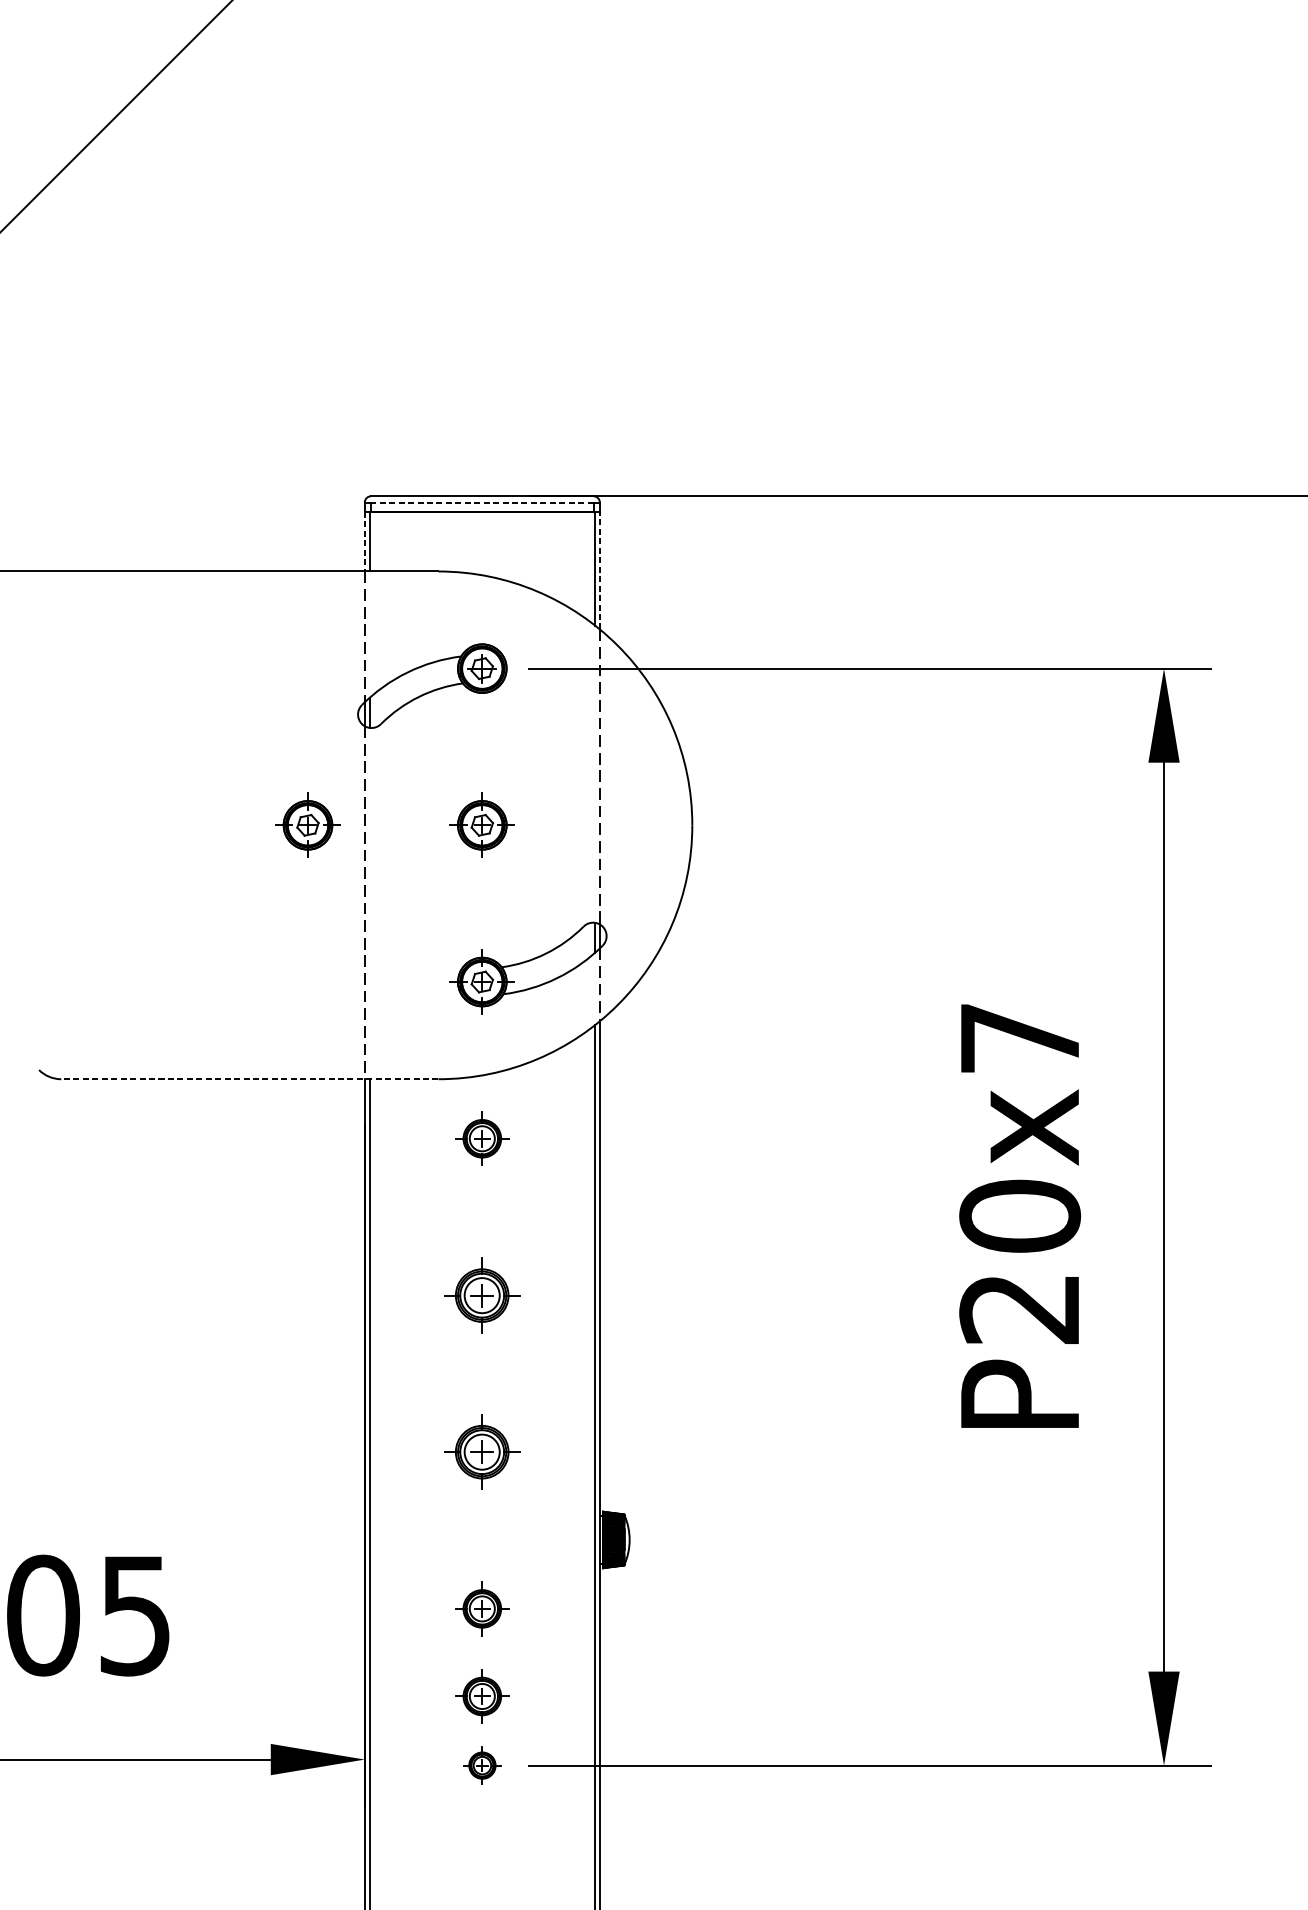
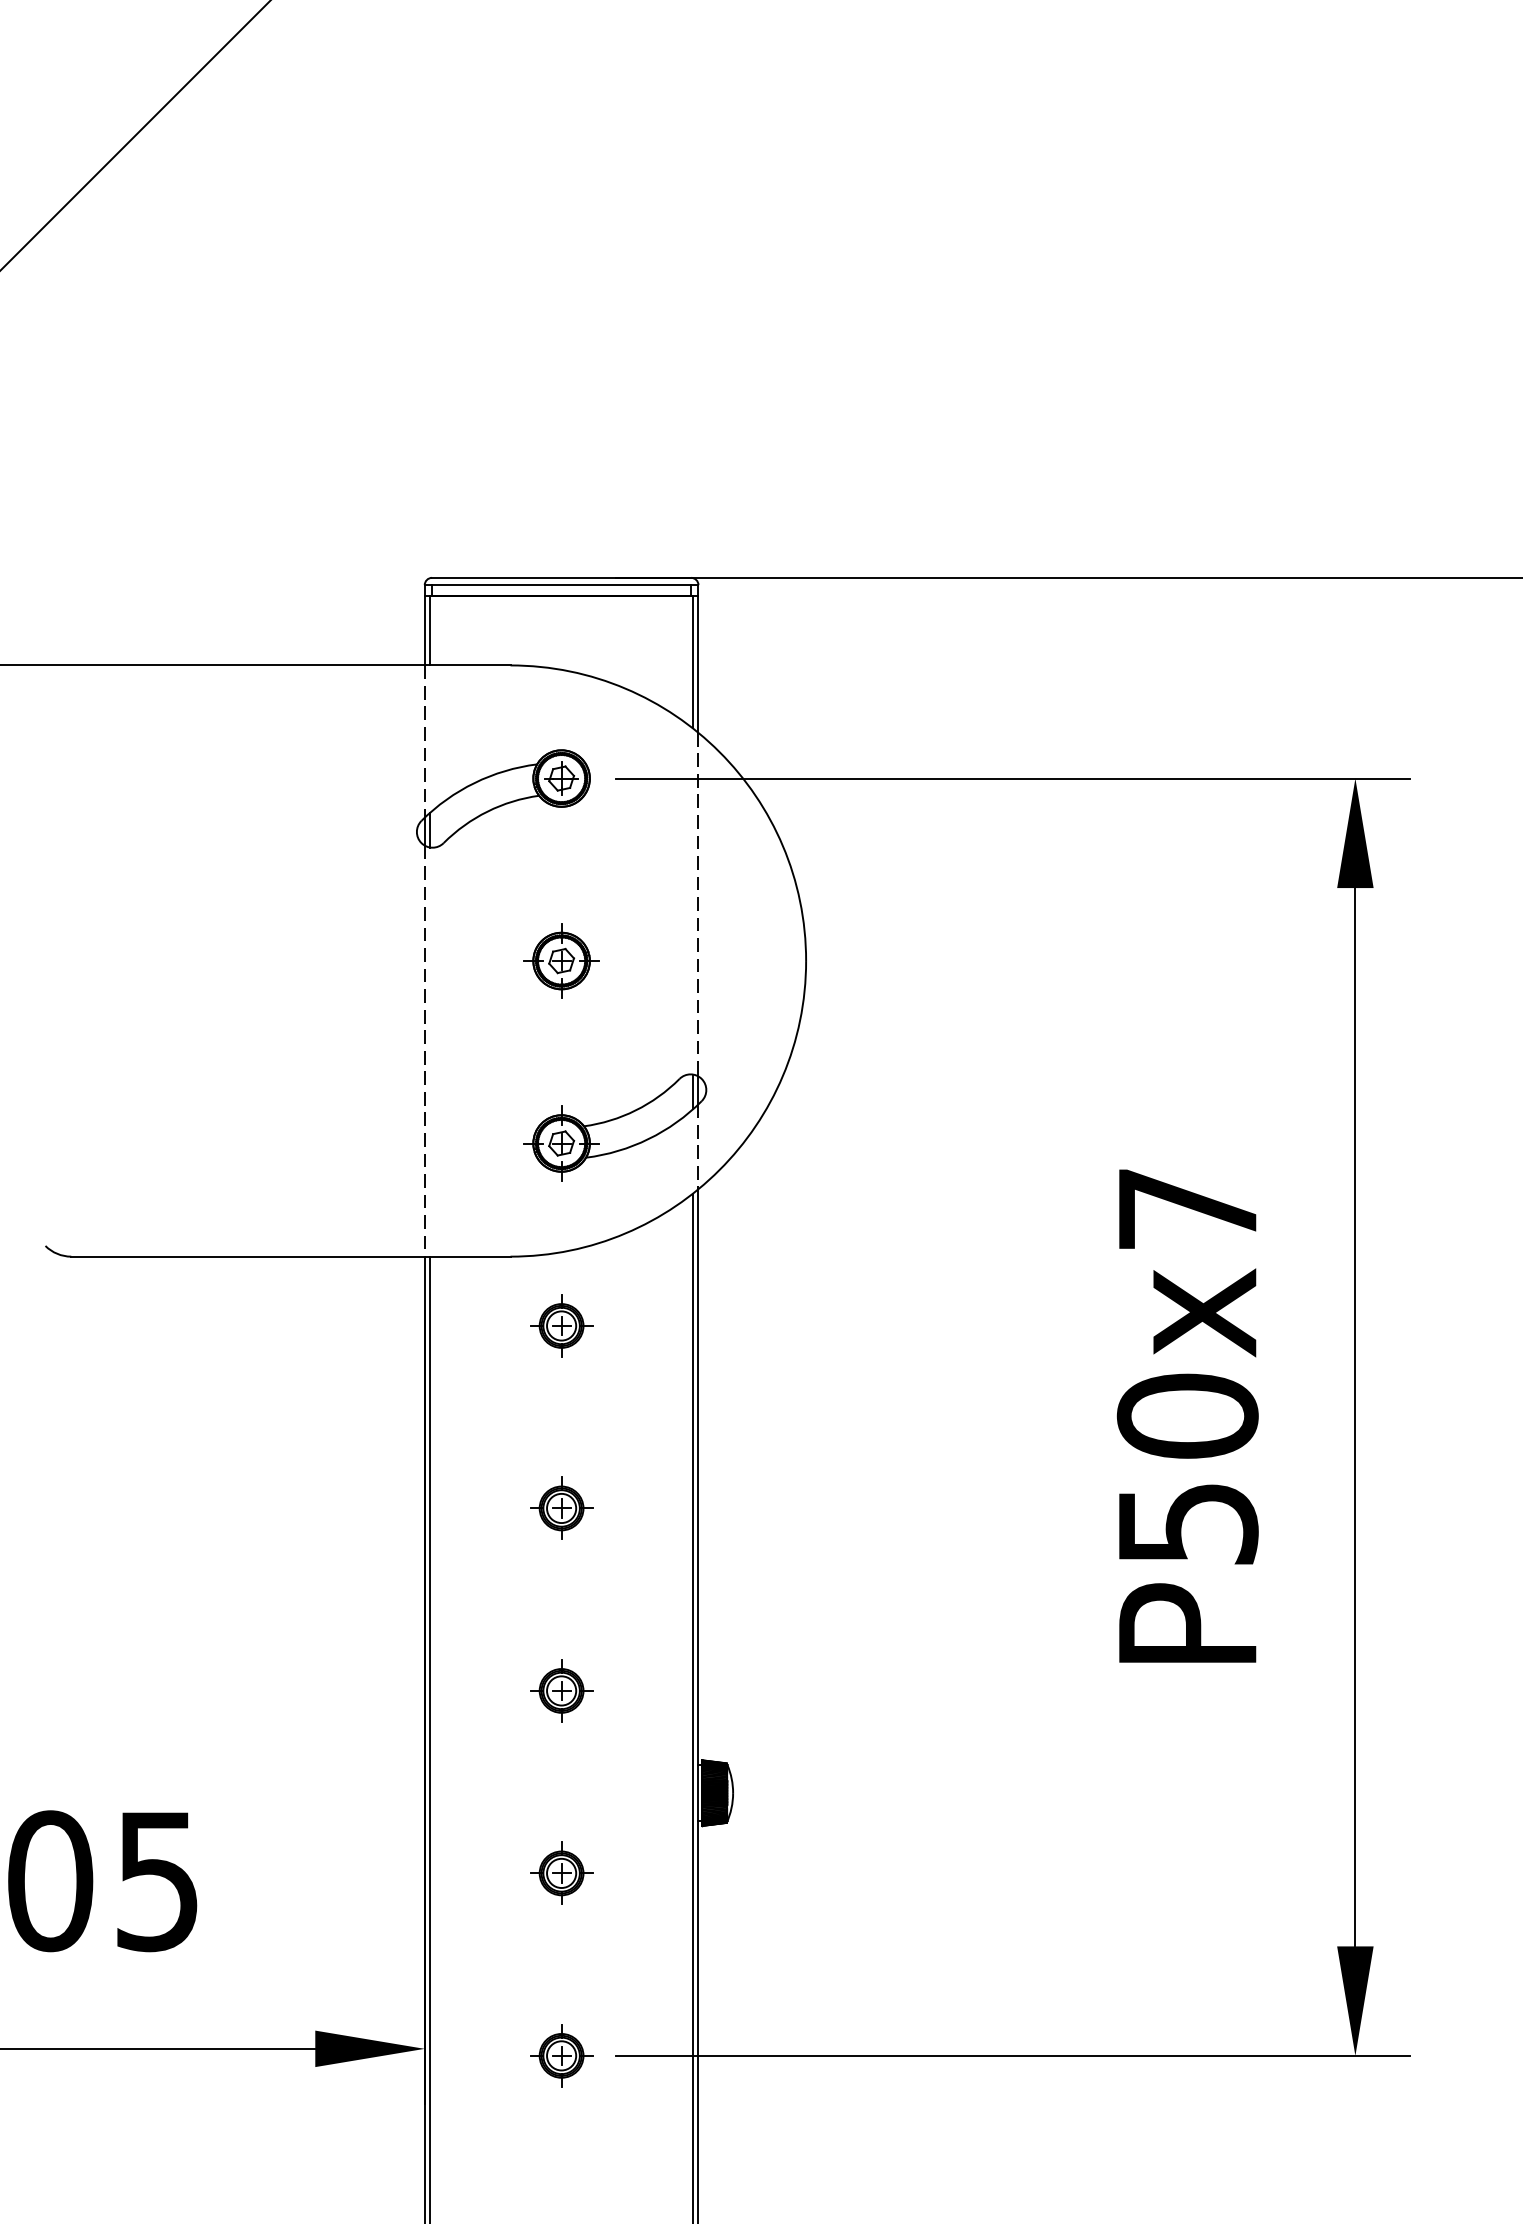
line: (482, 502) -> (561, 585), dashed -> solid
line: (364, 541) -> (424, 630), dashed -> solid
line: (599, 569) -> (698, 663), dashed -> solid
part: (307, 824) -> (358, 960), removed
line: (249, 1079) -> (290, 1256), dashed -> solid
part: (482, 1294) -> (561, 1507), size x0.71
text: (1019, 1309) -> (1187, 1524), P20x7 -> P50x7
part: (482, 1451) -> (561, 1690), size x0.71
part: (482, 1695) -> (561, 1974), removed
part: (482, 1765) -> (561, 2055), size x1.43

